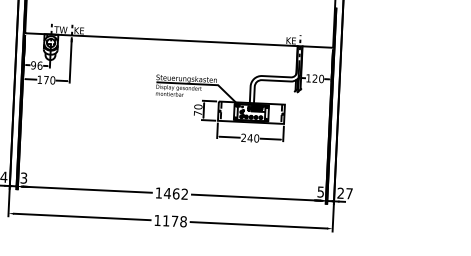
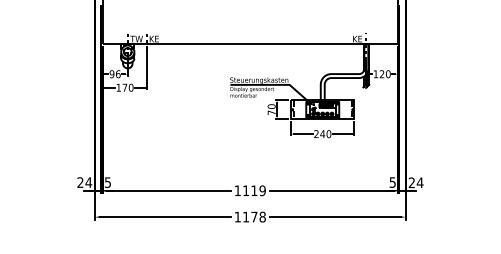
text: (23, 176) -> (107, 181), 3 -> 5
text: (175, 193) -> (253, 190), 1462 -> 1119
text: (348, 193) -> (419, 182), 27 -> 24

